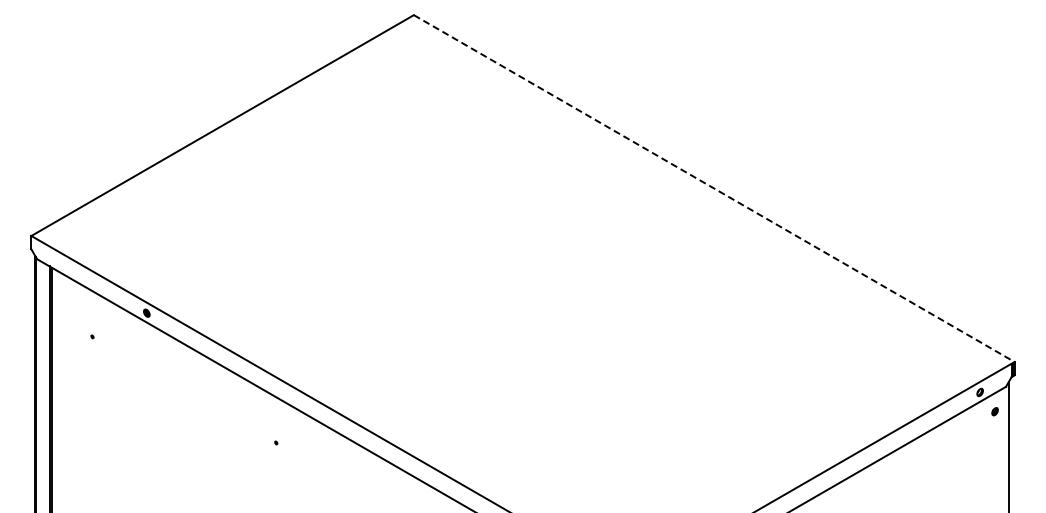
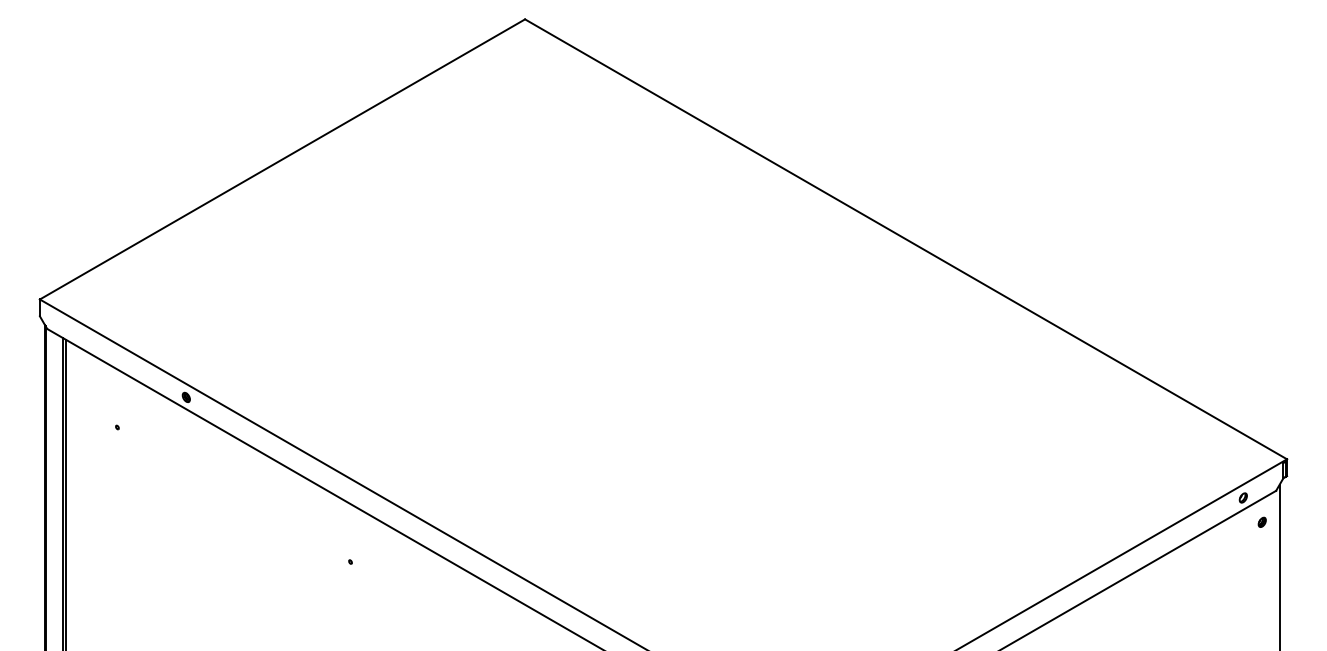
line: (714, 188) -> (906, 239), dashed -> solid

